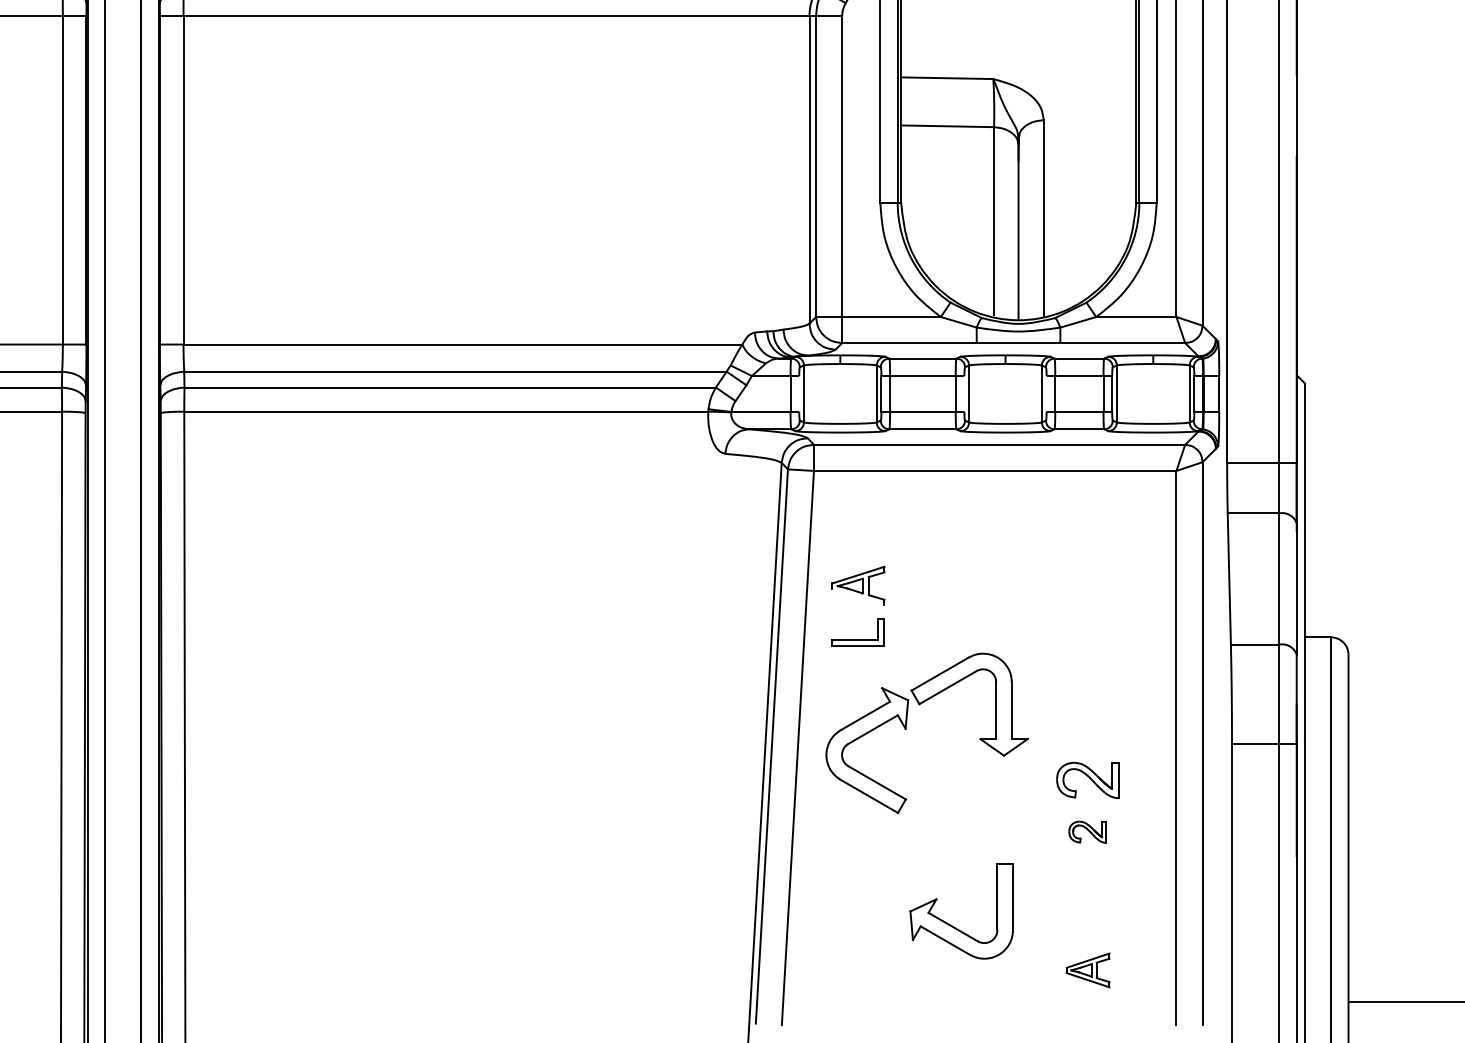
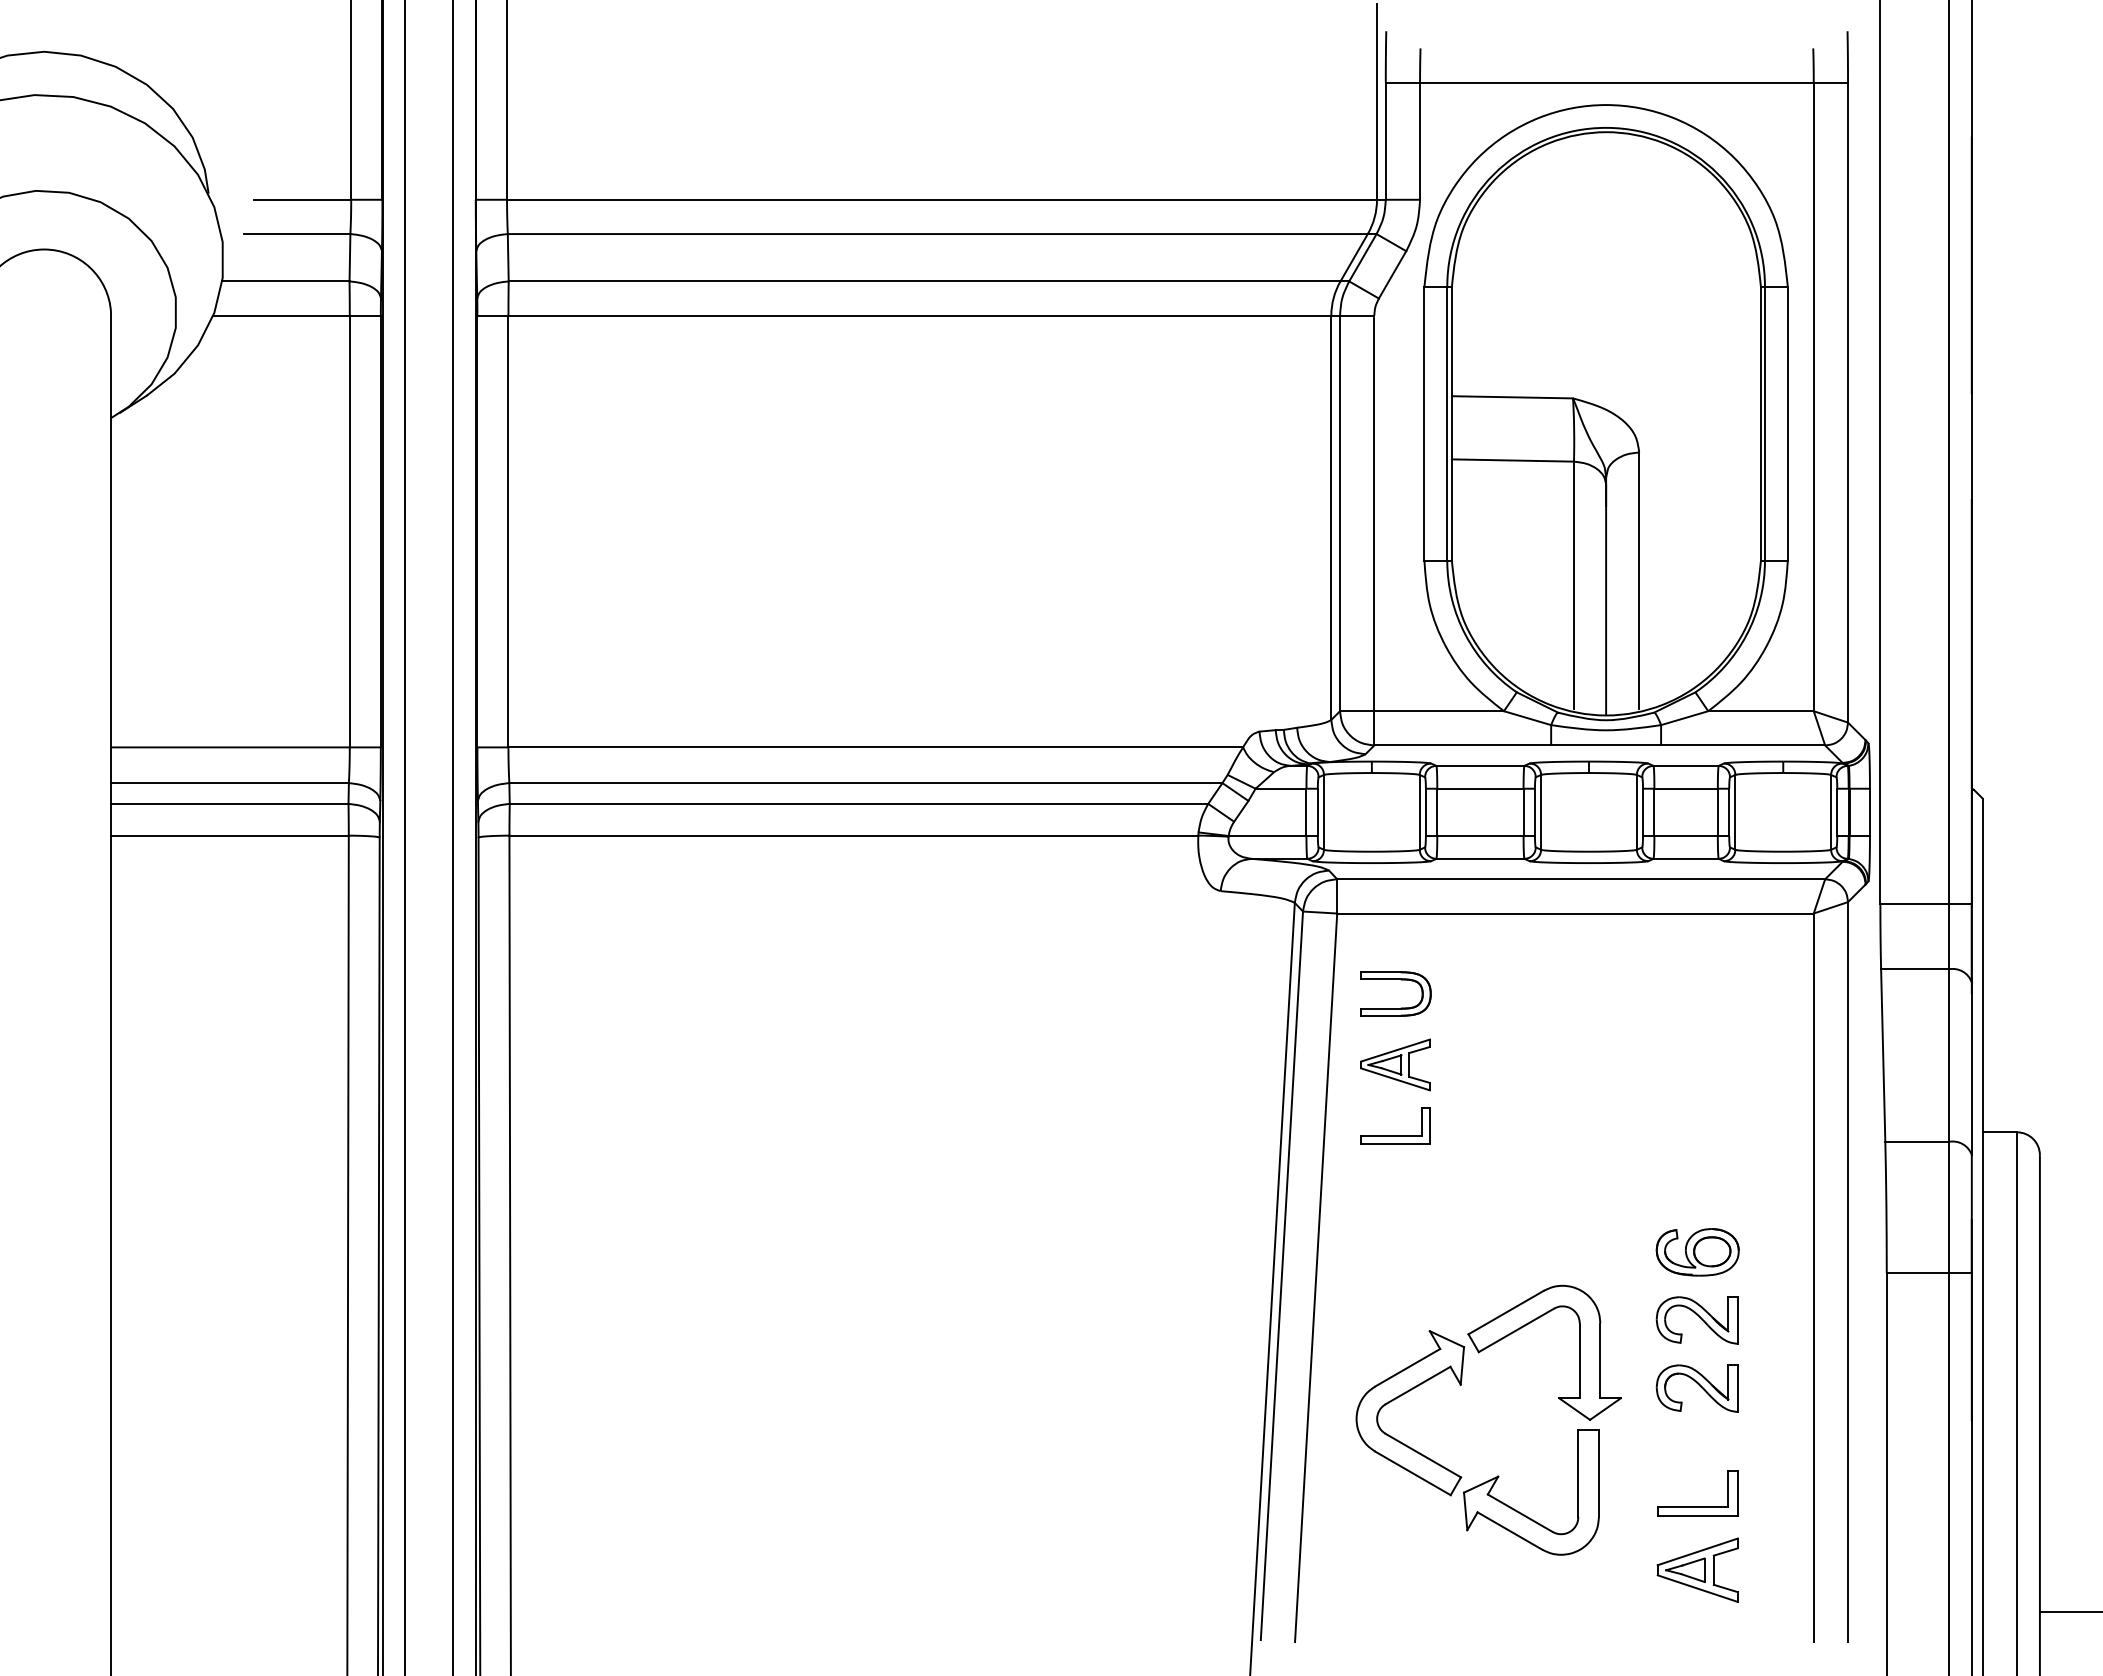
line: (798, 394) -> (1317, 812), added
line: (964, 394) -> (1534, 812), added
line: (1046, 394) -> (1643, 812), added
part: (858, 521) -> (1395, 979), added
line: (858, 597) -> (1395, 1079), added
part: (1088, 728) -> (1697, 1252), added
part: (906, 729) -> (1461, 1385), moved
part: (1087, 832) -> (1696, 1388), size x1.67
part: (1088, 921) -> (1697, 1506), added
part: (1088, 969) -> (1697, 1569), size x1.43

